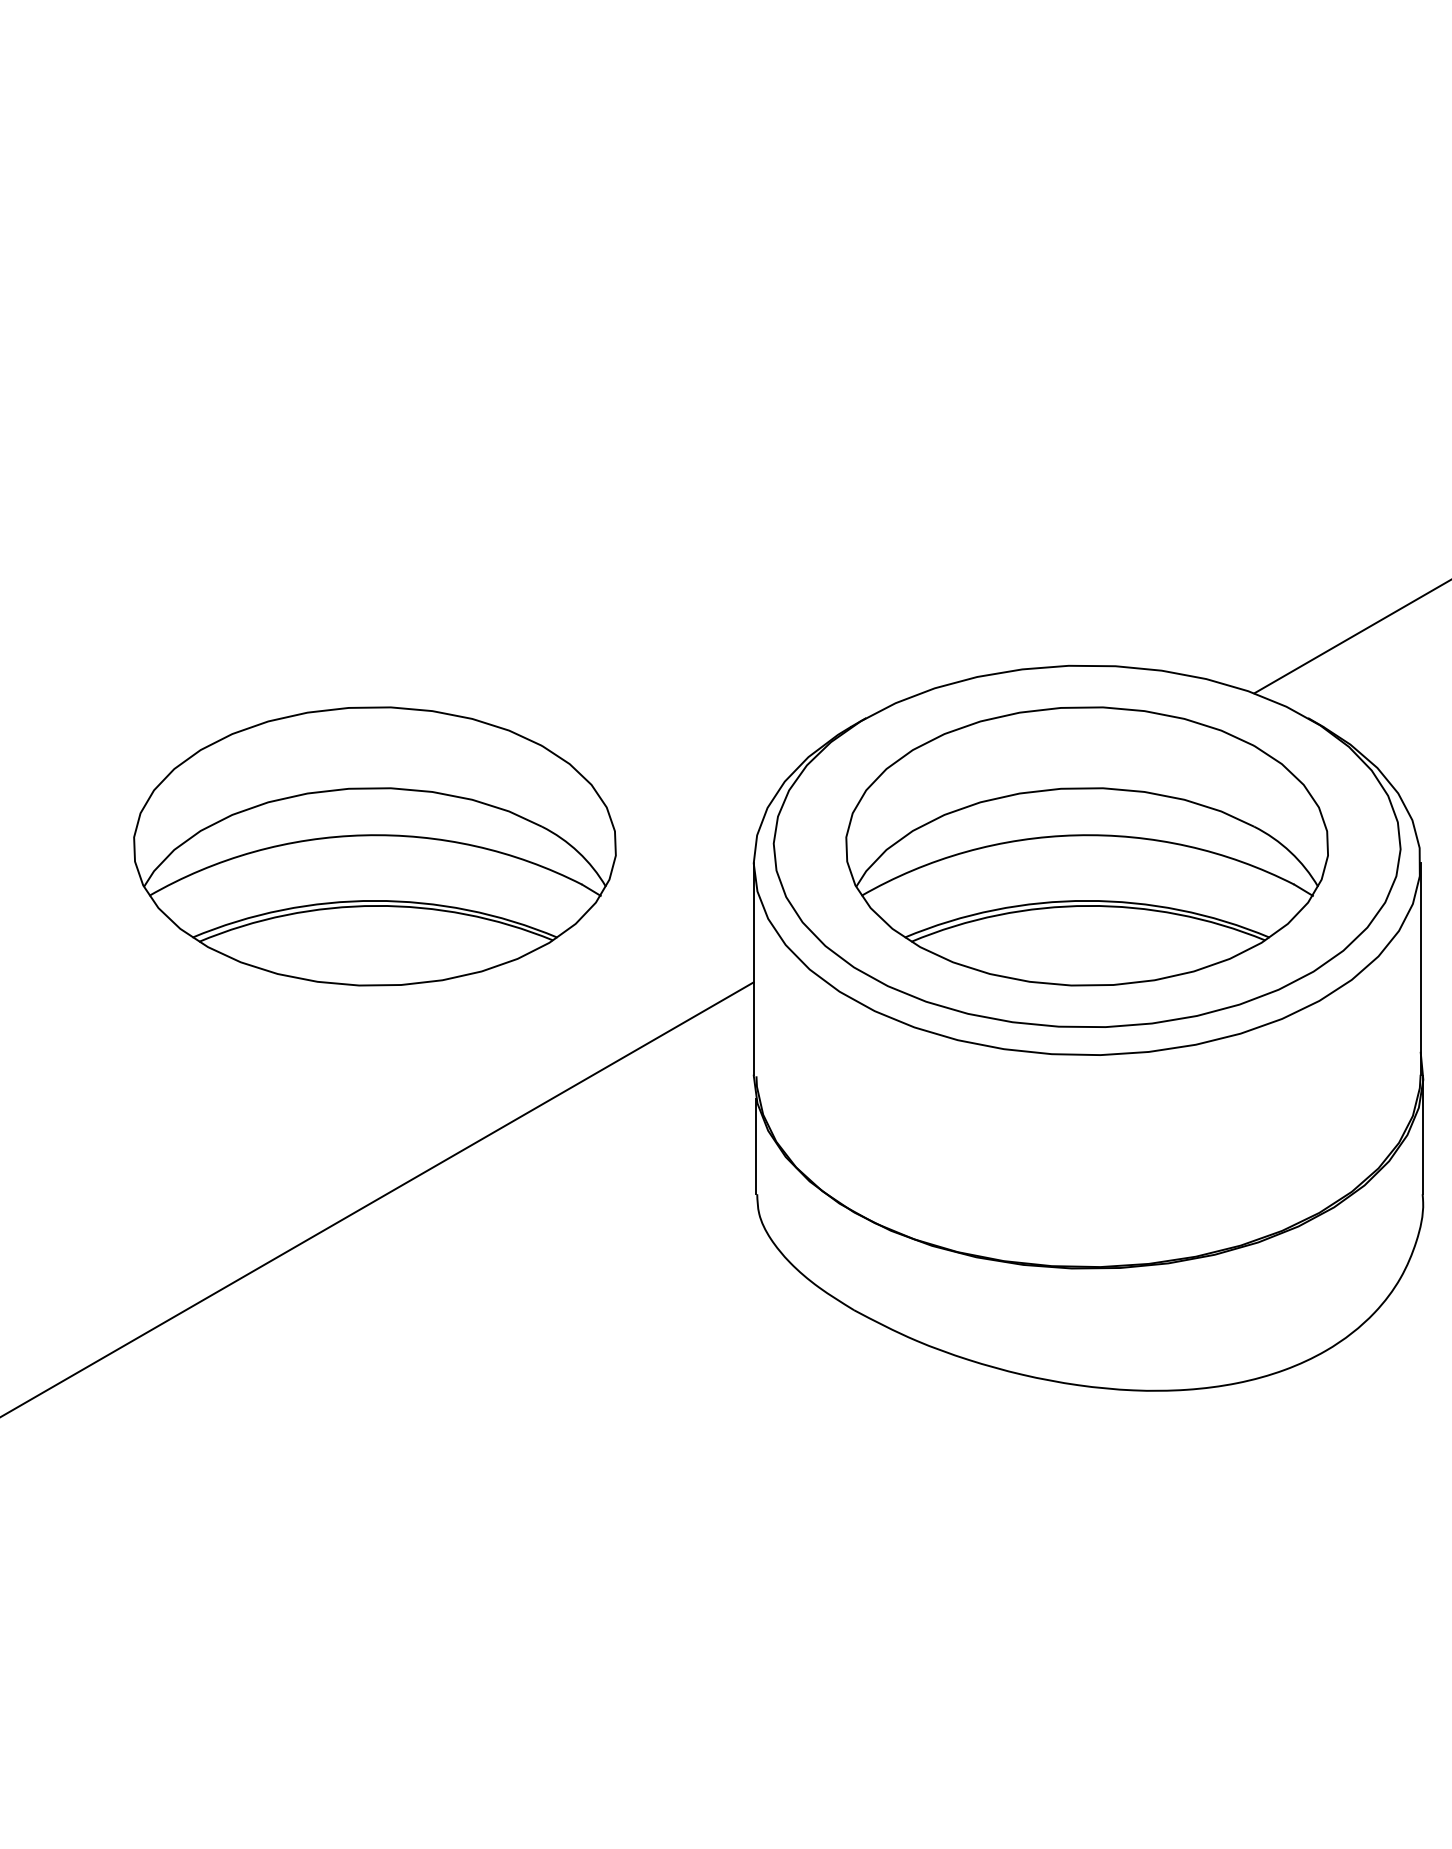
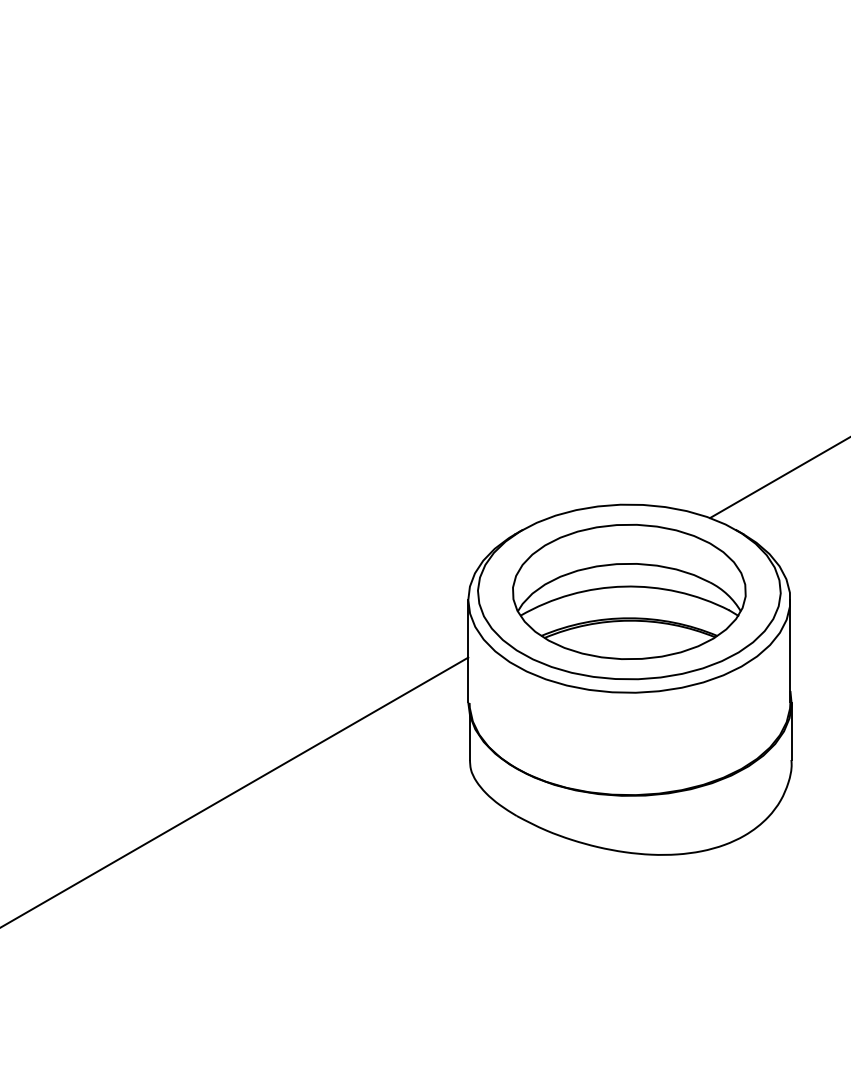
part: (375, 845) -> (285, 591), removed

